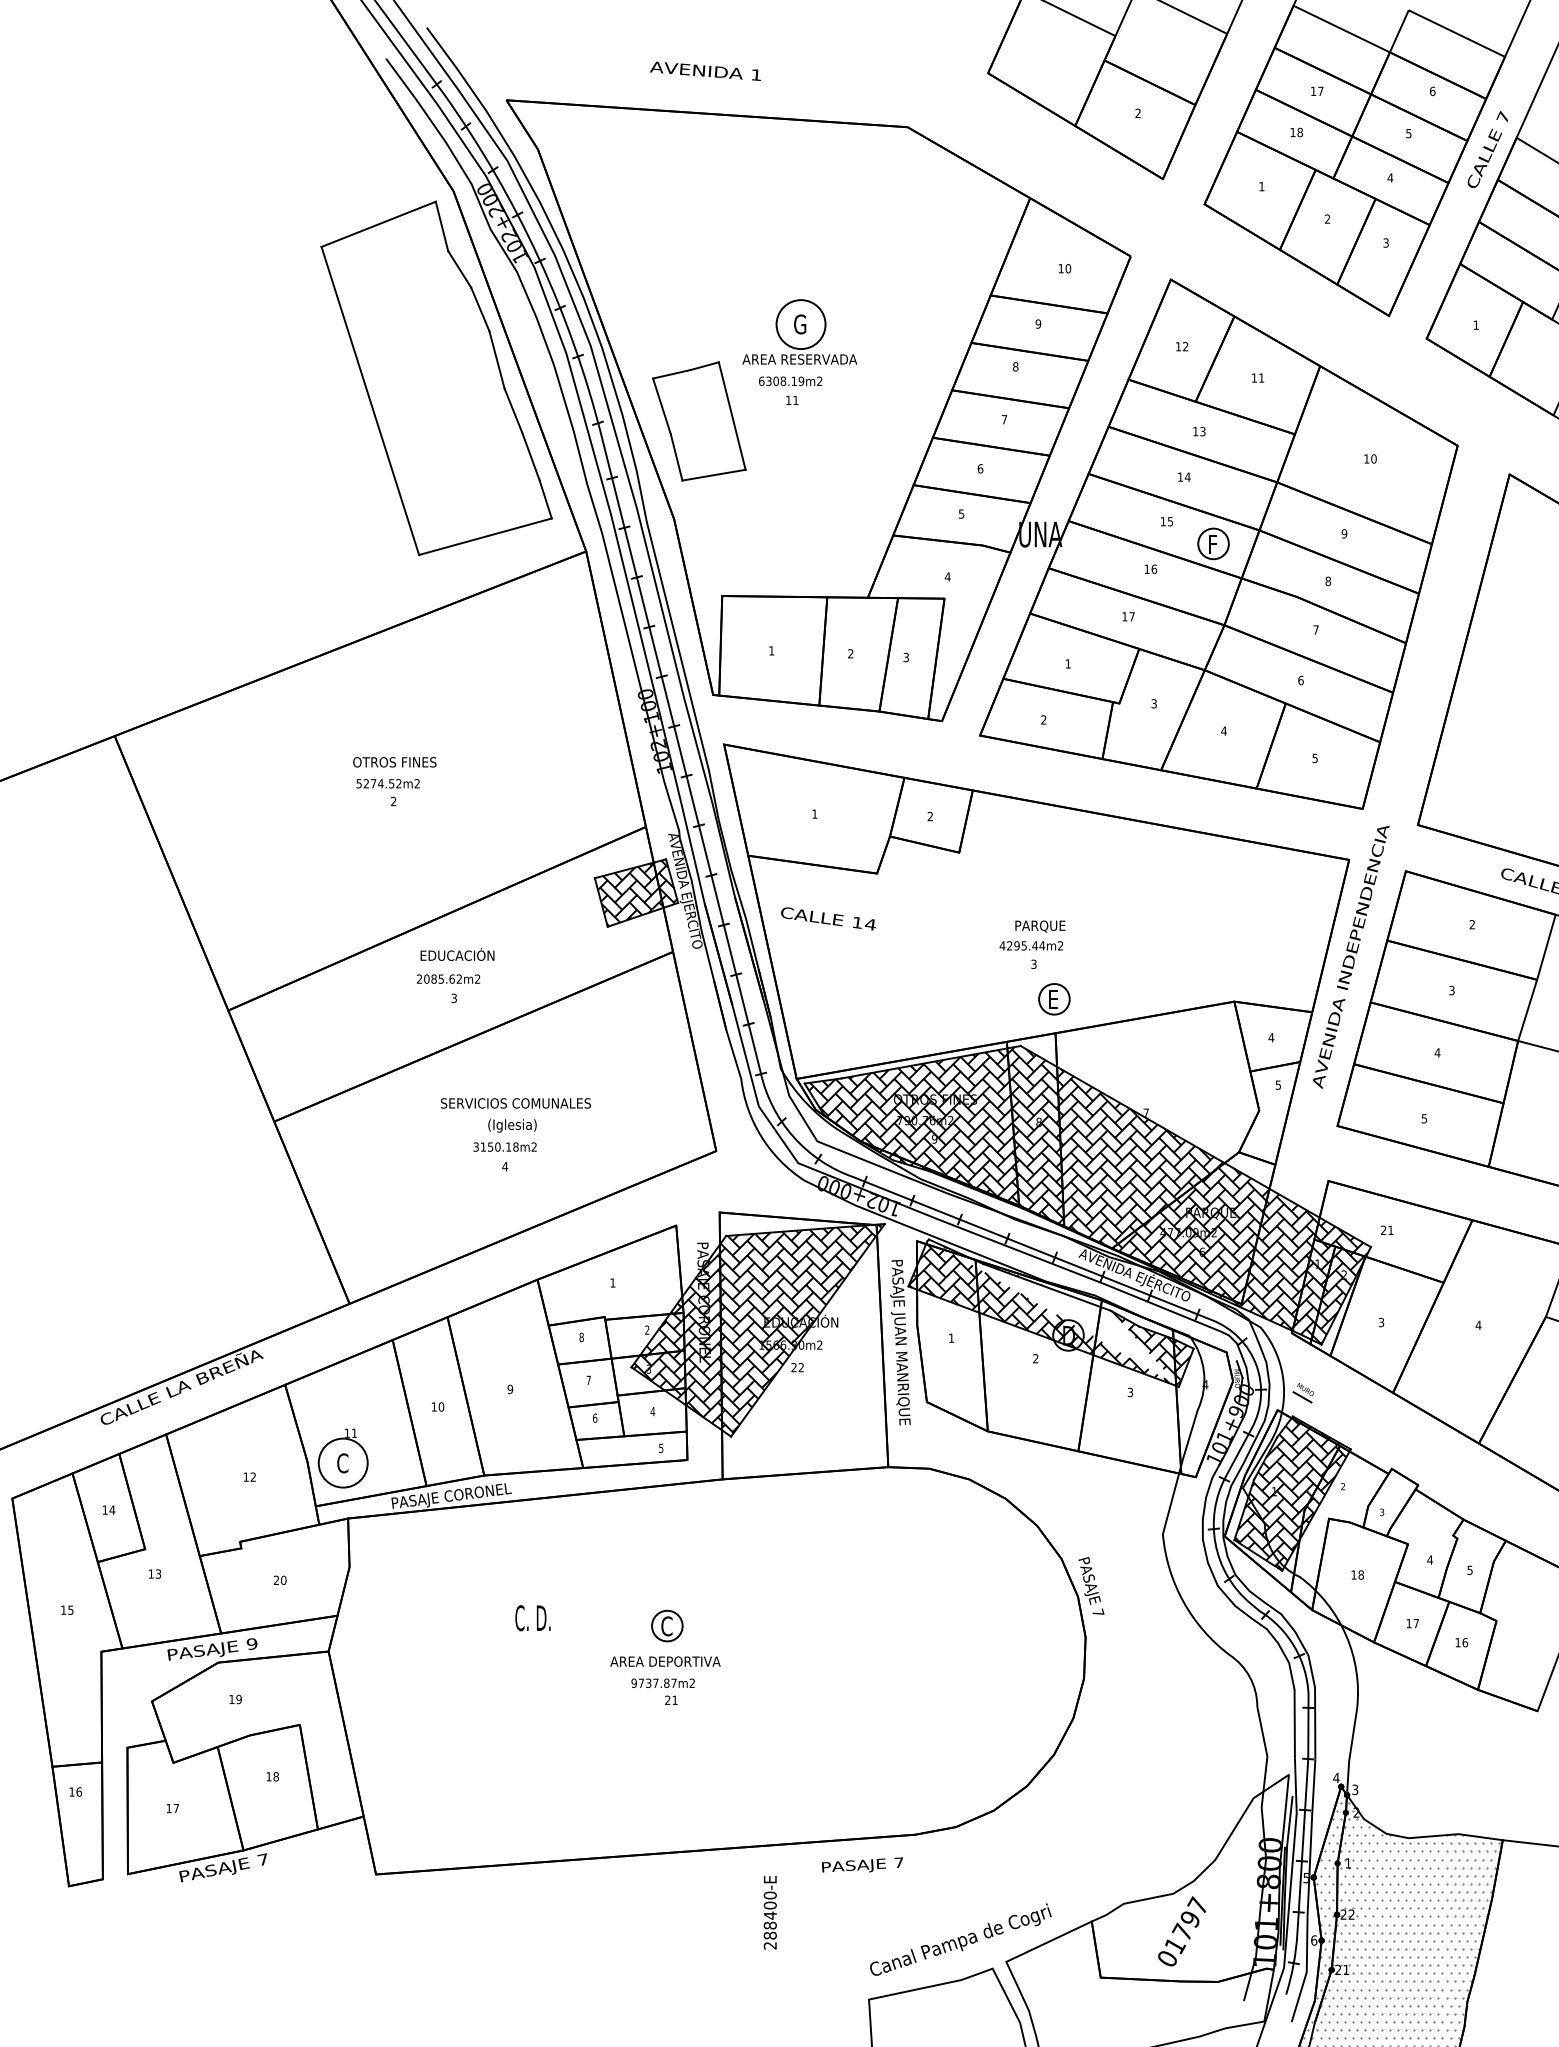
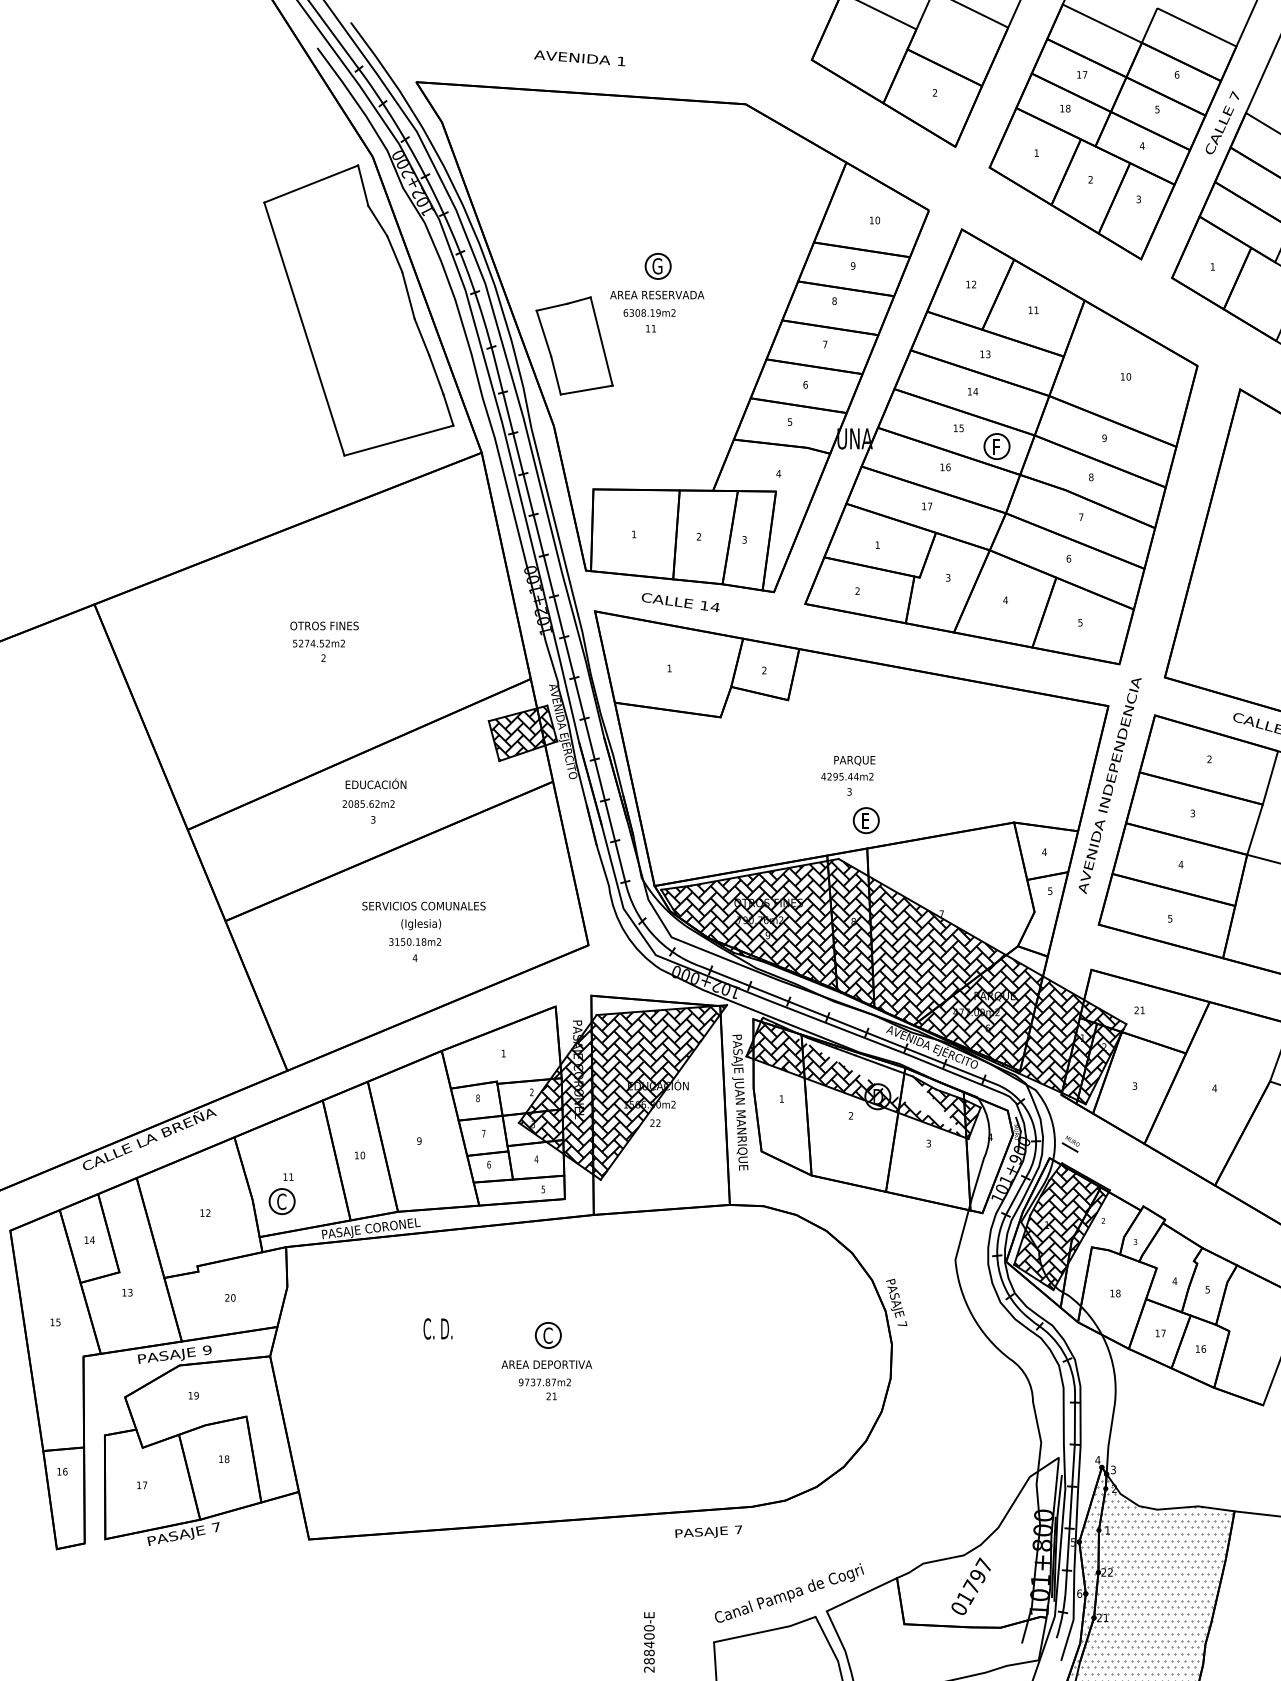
circle: (800, 324) -> (657, 266), size x0.62
text: (828, 918) -> (680, 602), moved
circle: (342, 1462) -> (281, 1201), size x0.62
text: (769, 1912) -> (648, 1642), moved

